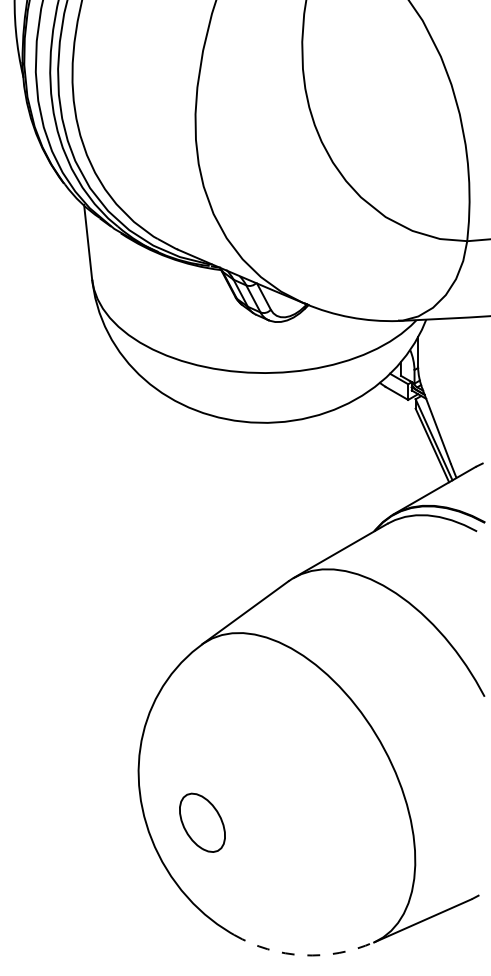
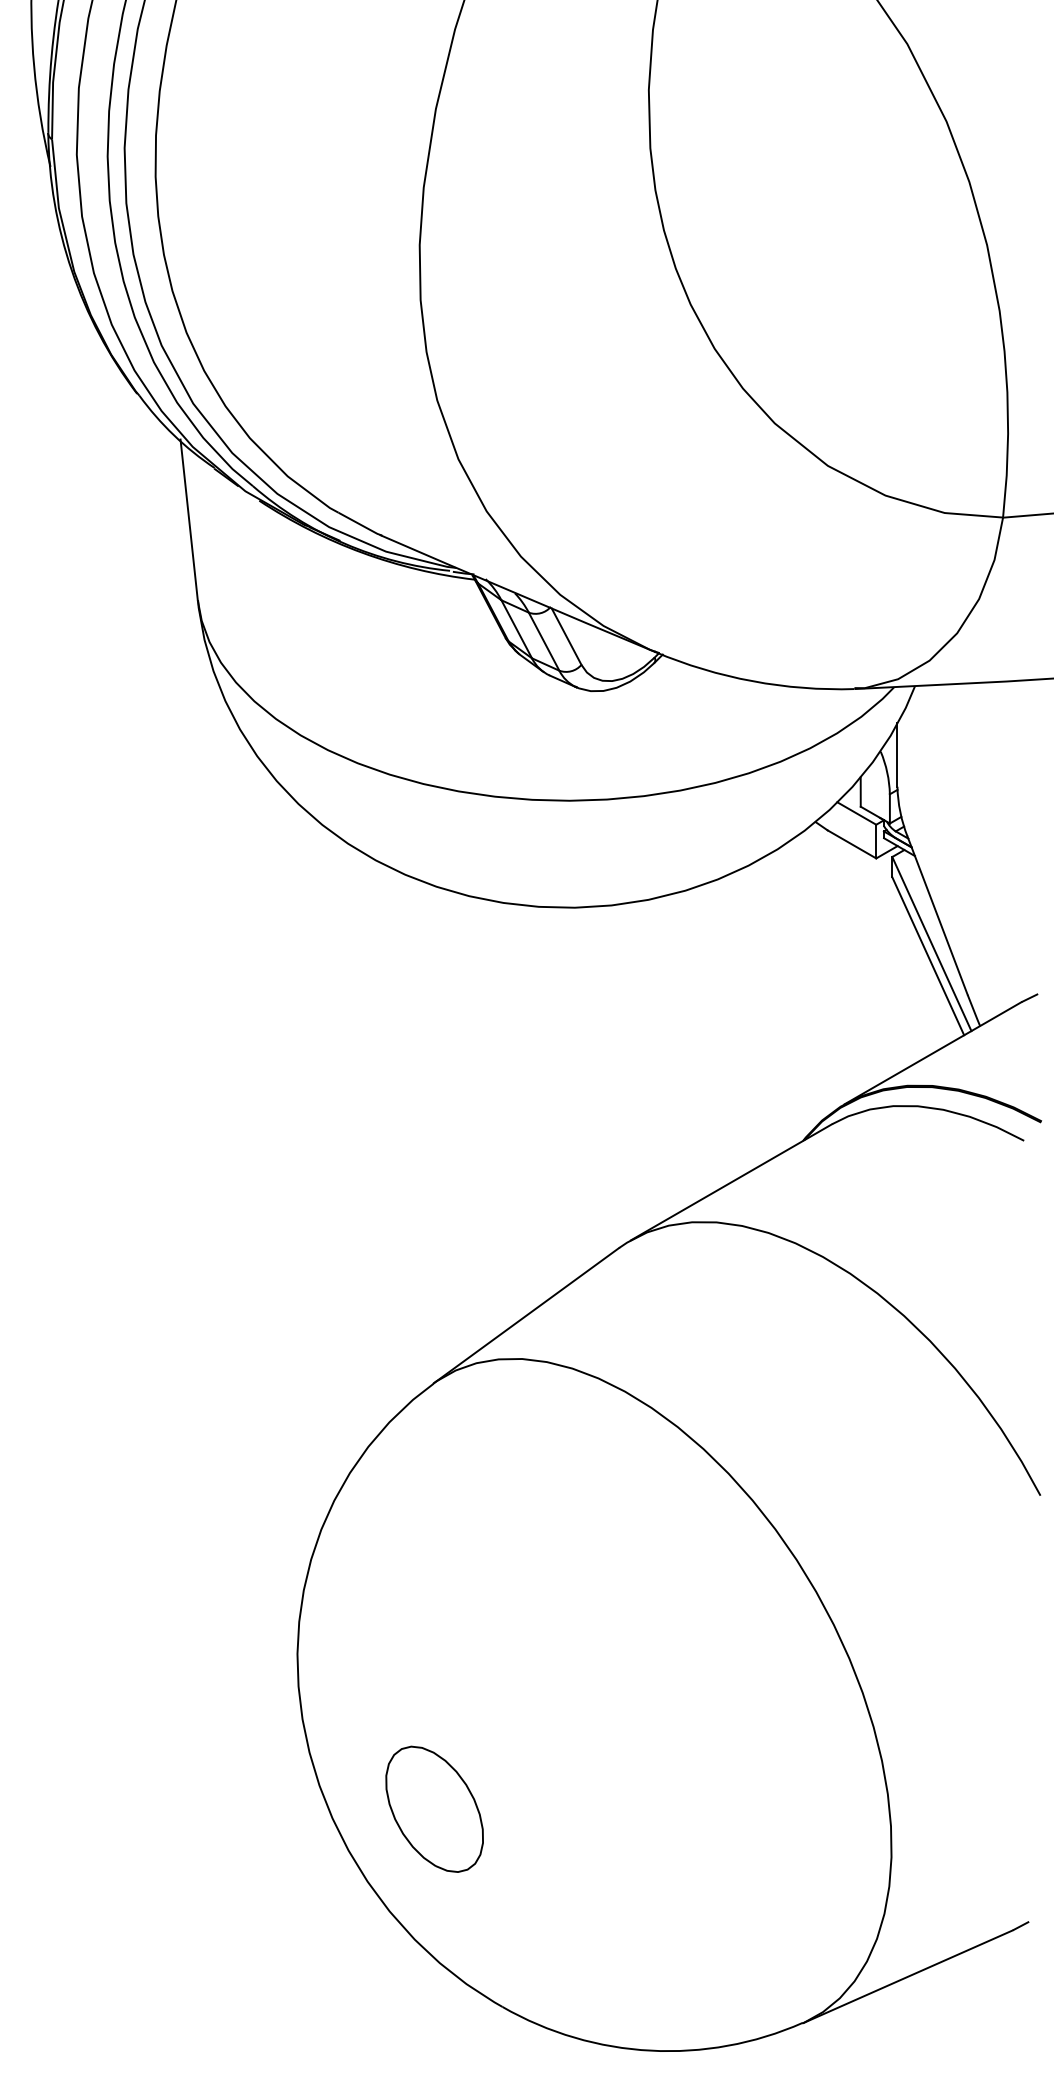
part: (202, 822) -> (434, 1808), moved
arc: (303, 955) -> (651, 2051), dashed -> solid

